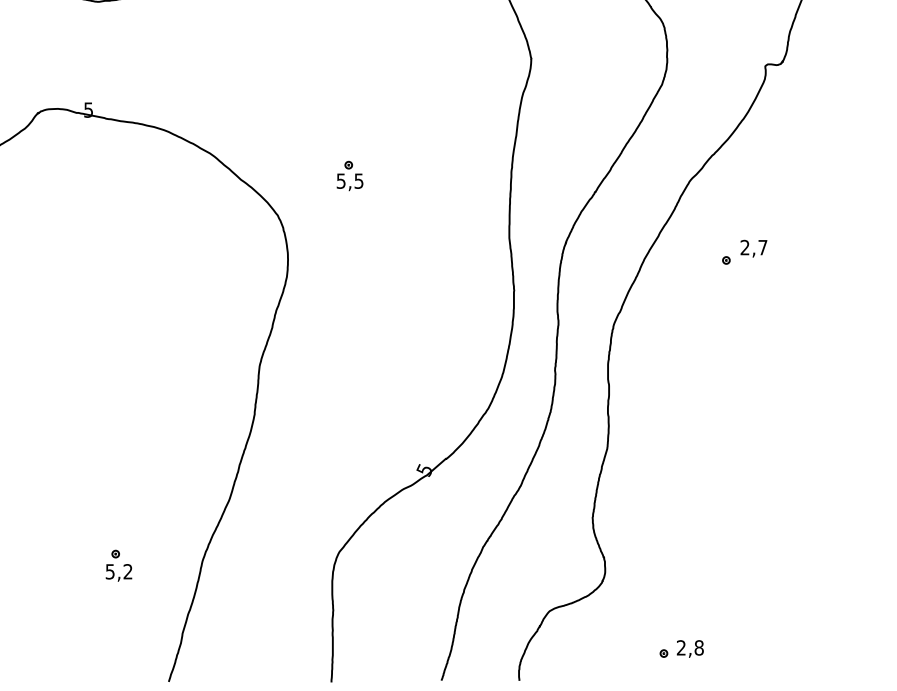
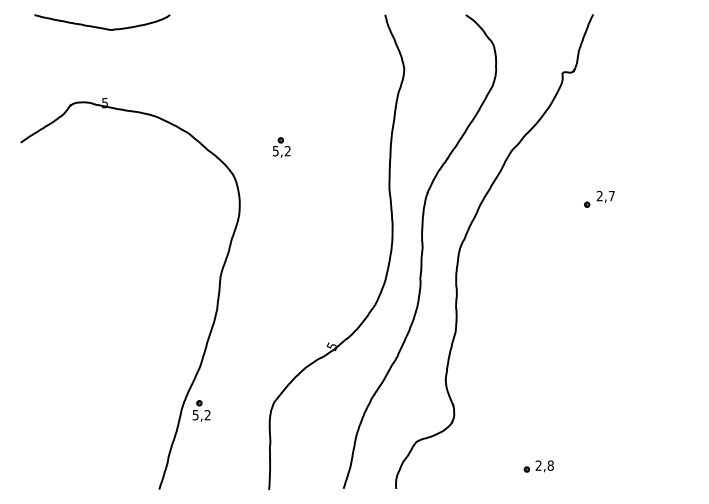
text: (358, 181) -> (287, 151), 5,5 -> 5,2
part: (744, 251) -> (599, 198), moved
part: (118, 564) -> (201, 410), moved
part: (681, 649) -> (538, 466), moved

